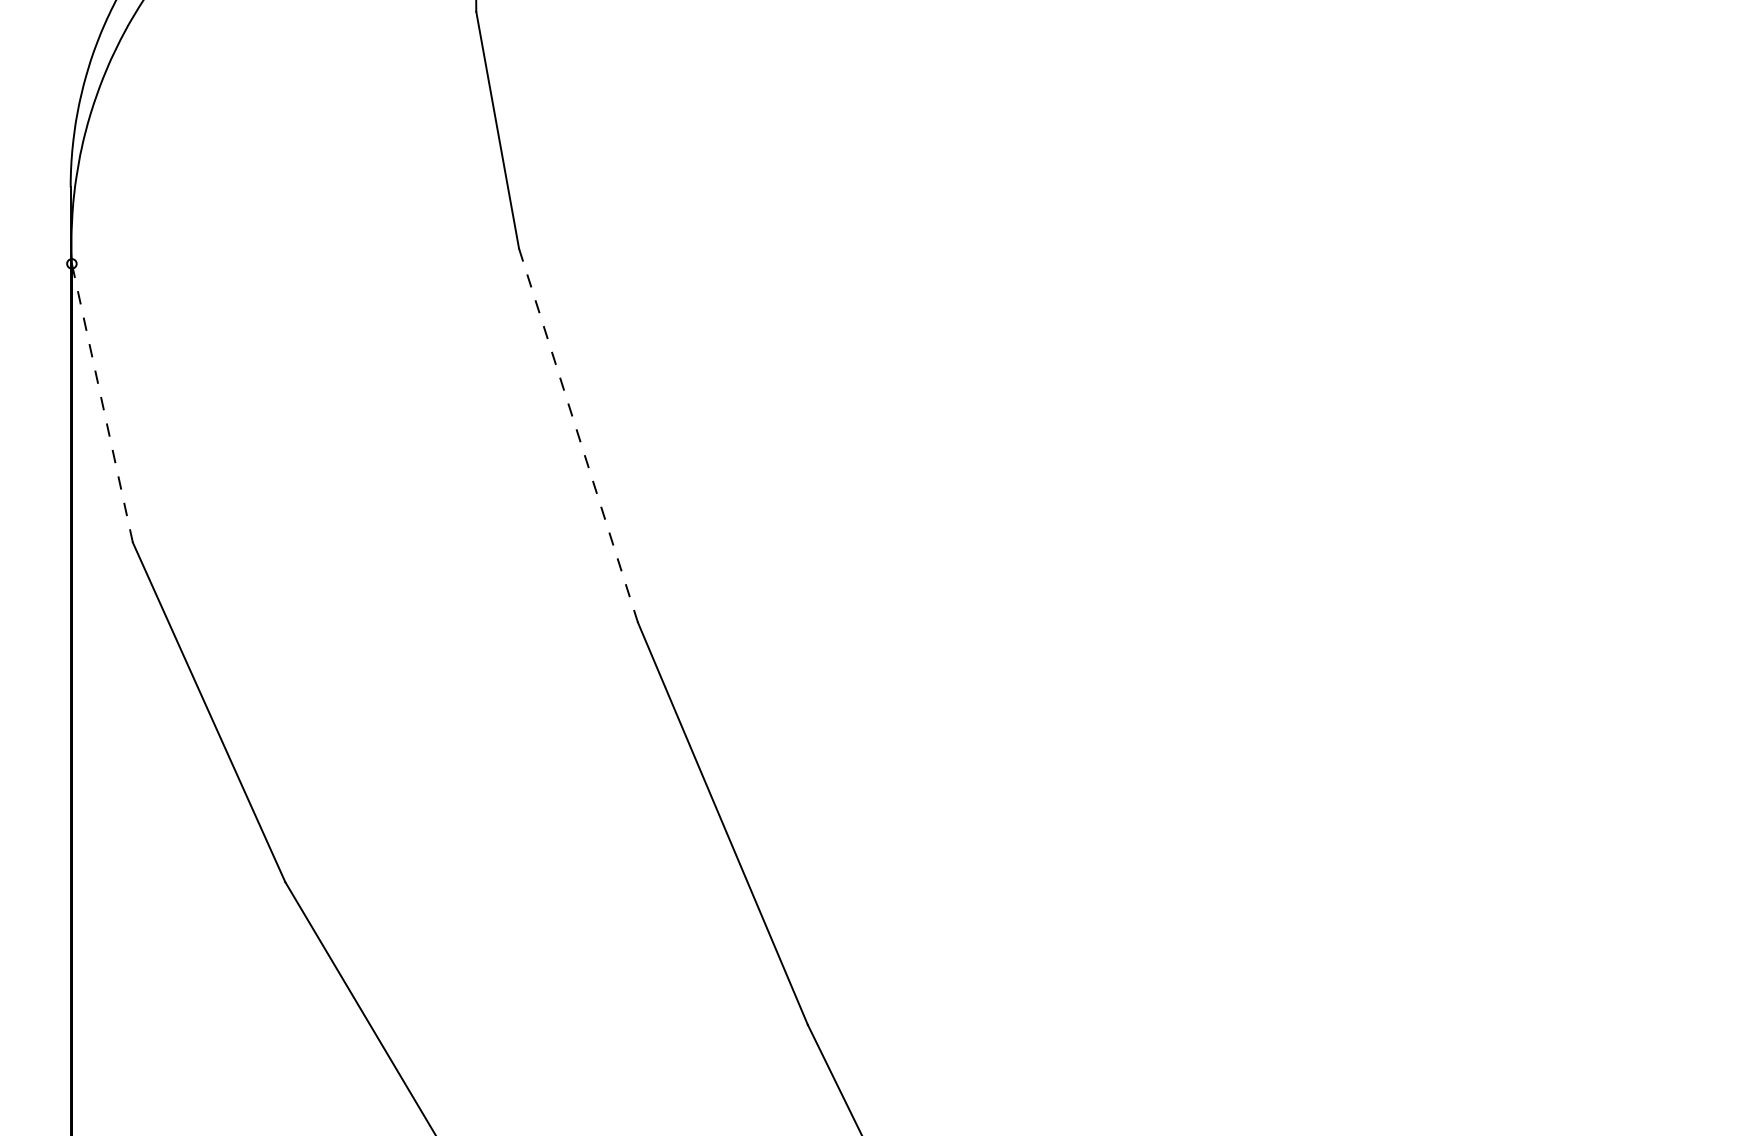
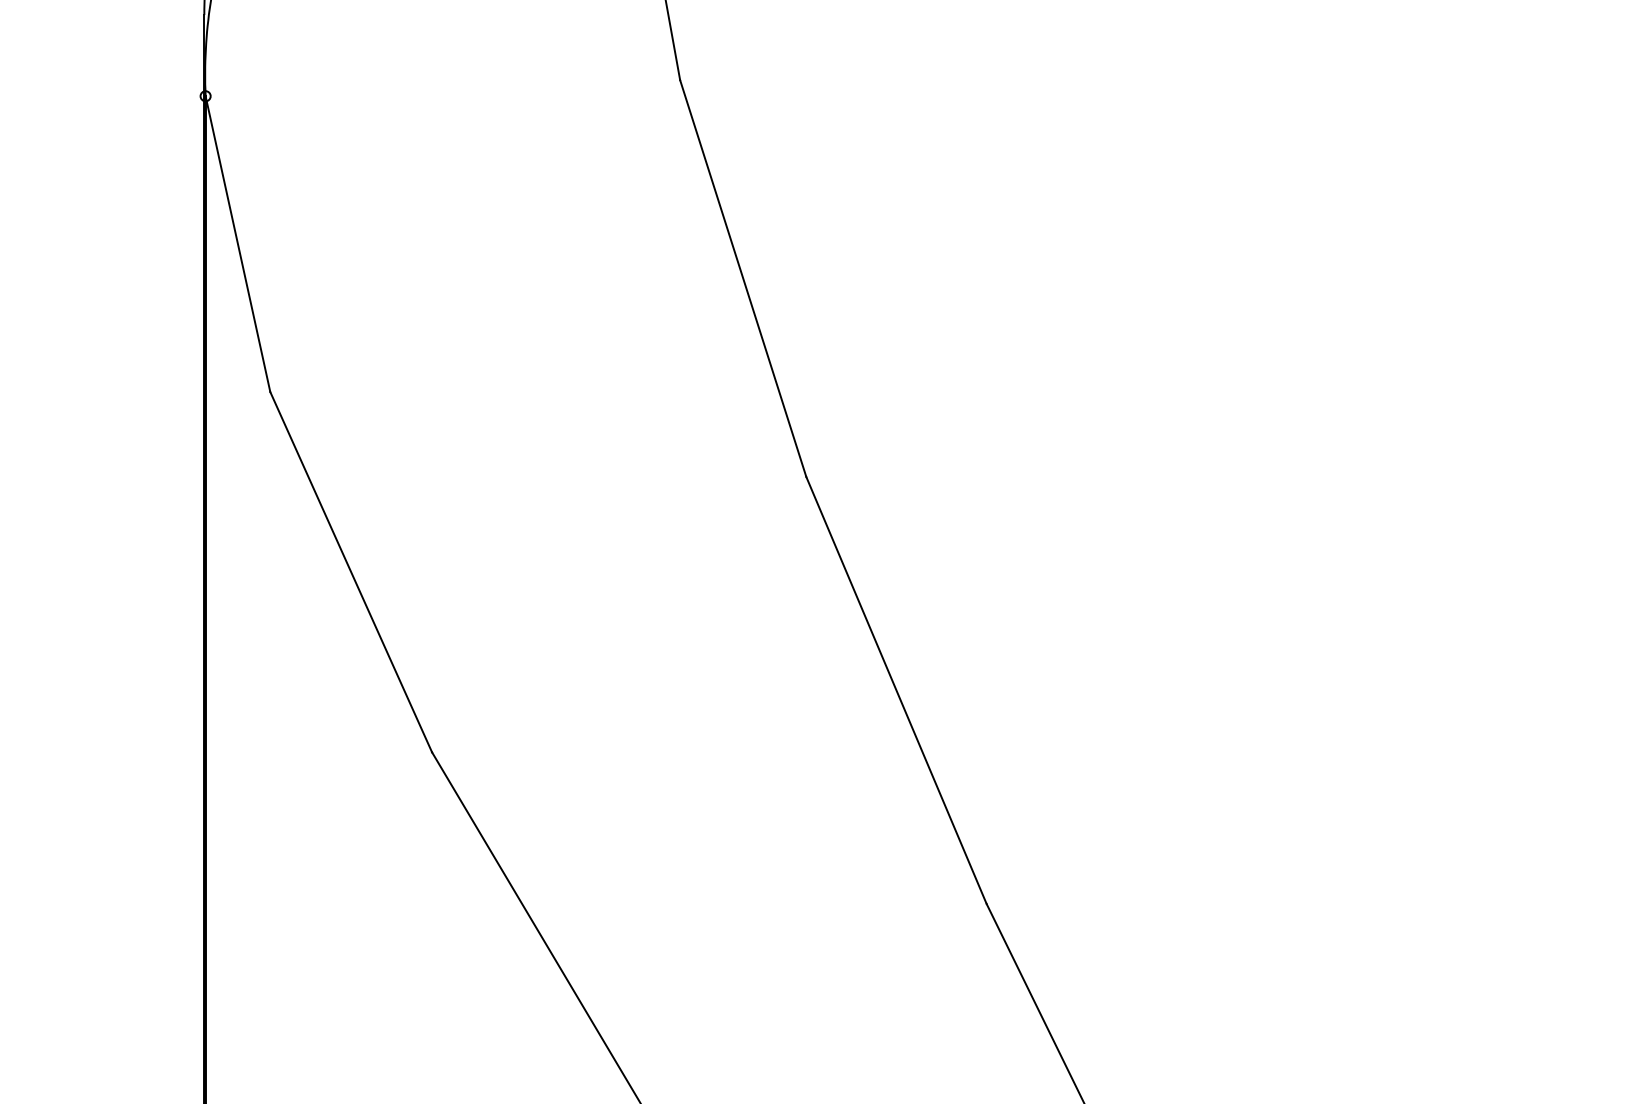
line: (102, 403) -> (238, 244), dashed -> solid
line: (578, 436) -> (743, 279), dashed -> solid

